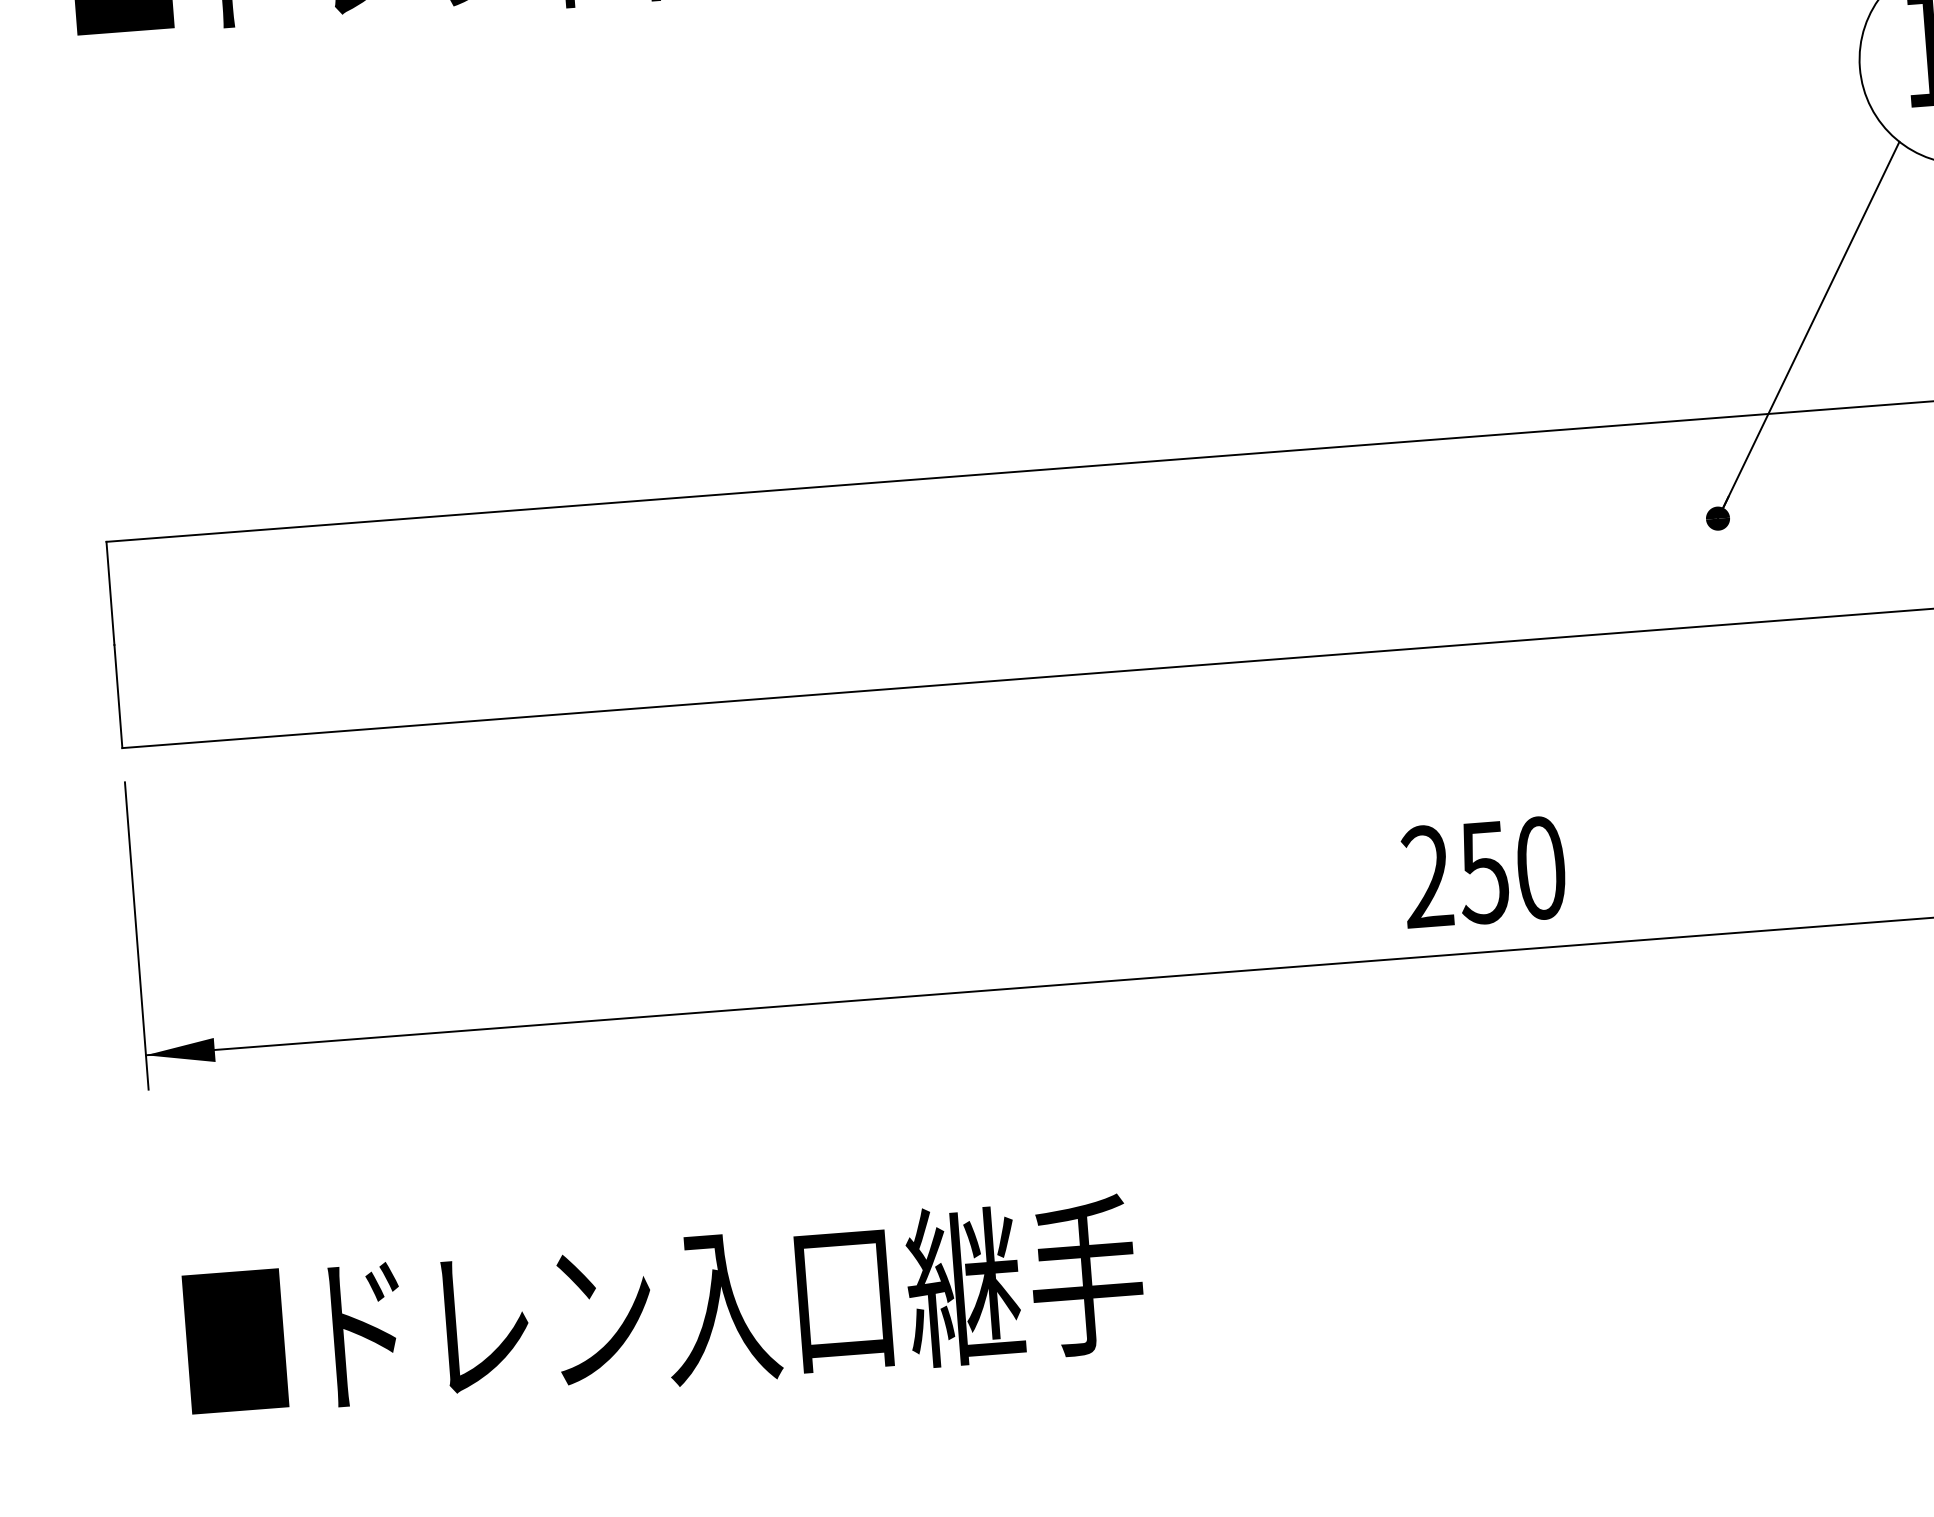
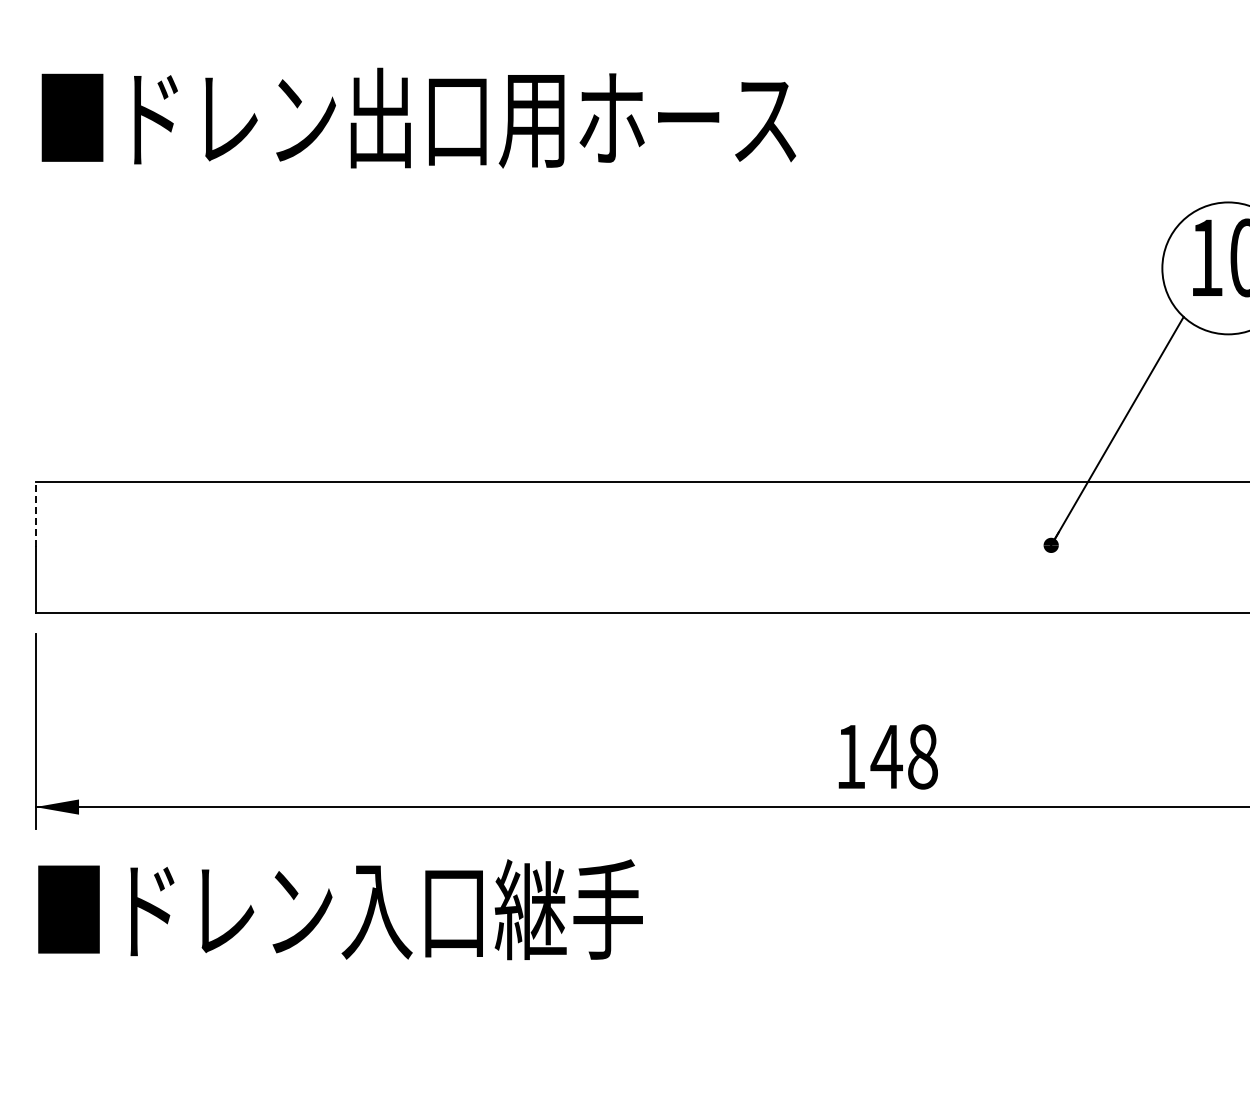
line: (110, 593) -> (35, 514), solid -> dashed
text: (1483, 871) -> (886, 756), 250 -> 148
text: (664, 1308) -> (340, 909), moved

